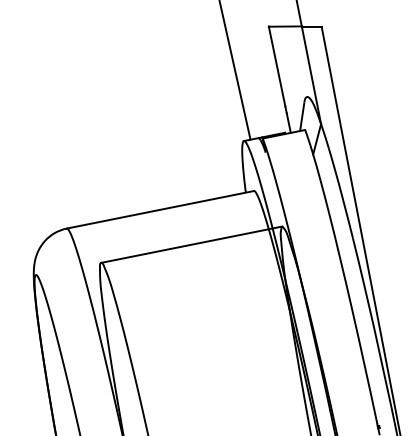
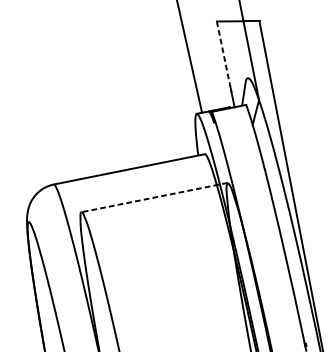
line: (277, 66) -> (223, 53), solid -> dashed
line: (191, 244) -> (154, 197), solid -> dashed

